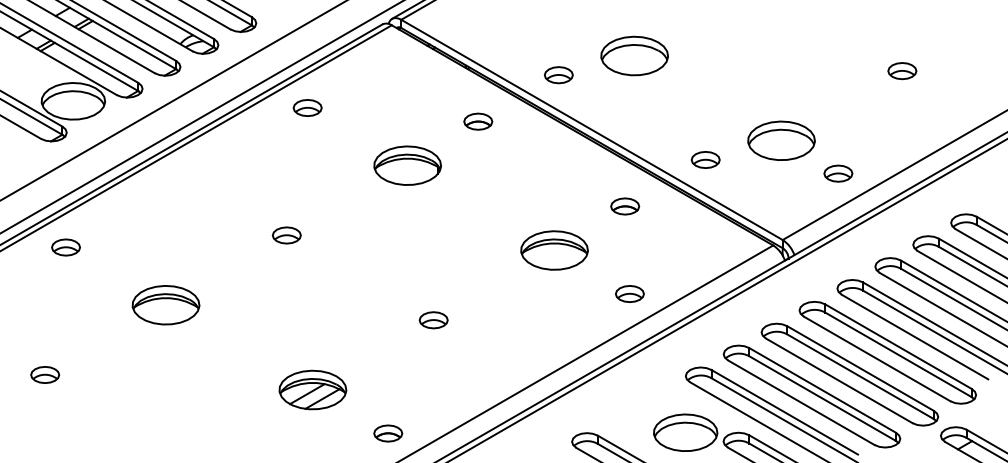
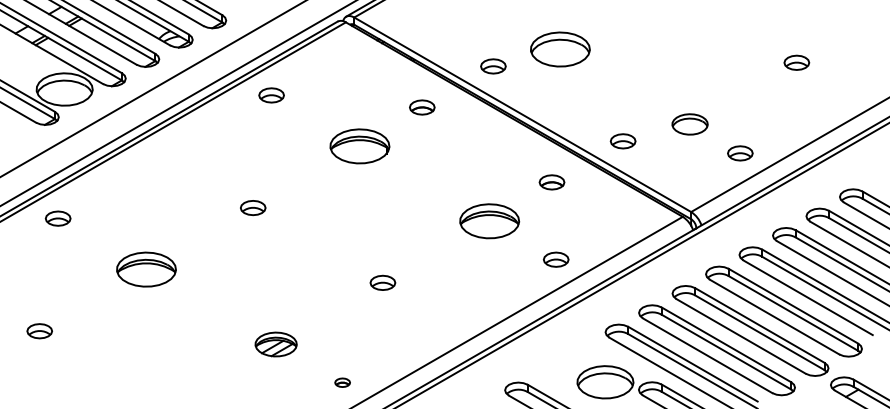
part: (780, 140) -> (689, 124), size x0.6
part: (312, 390) -> (275, 344), size x0.7
part: (387, 433) -> (342, 382), size x0.6

